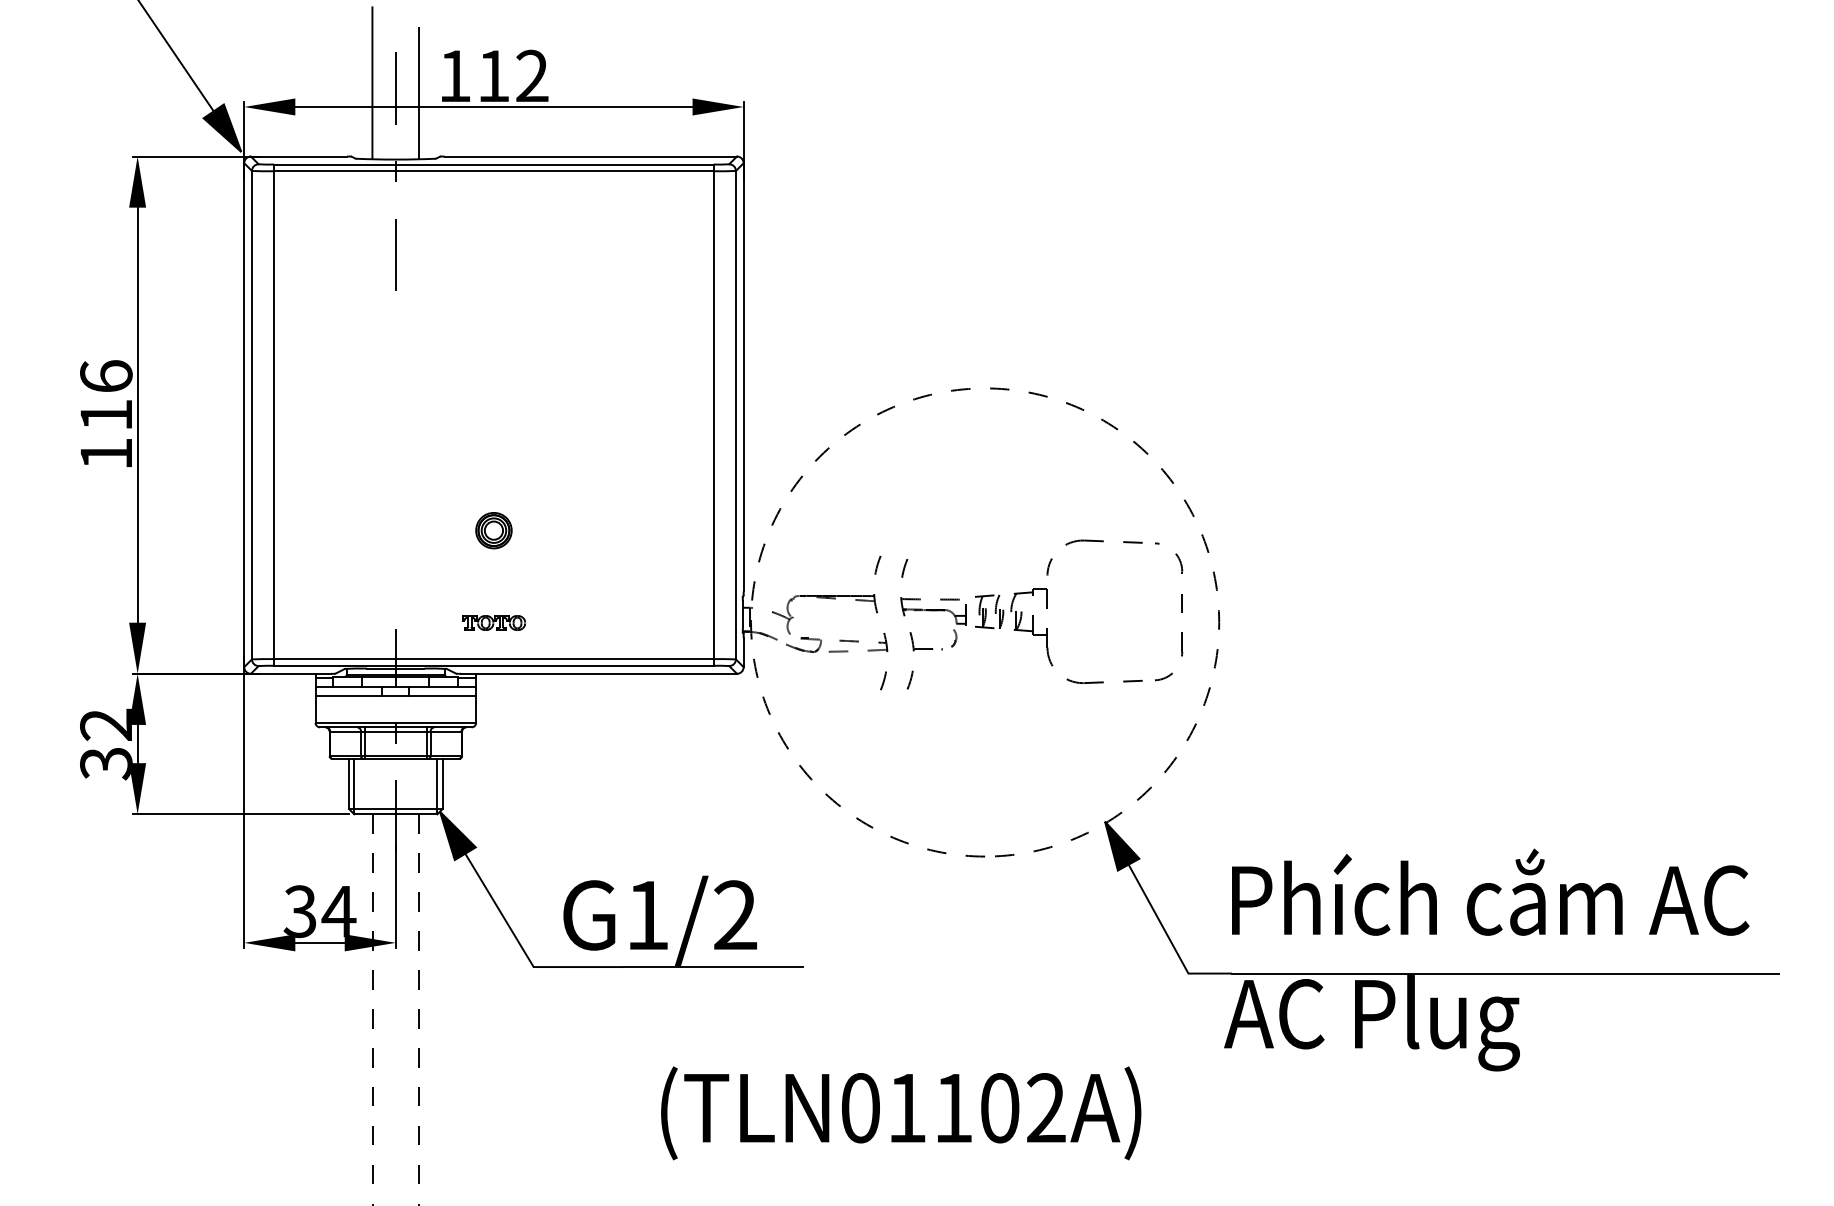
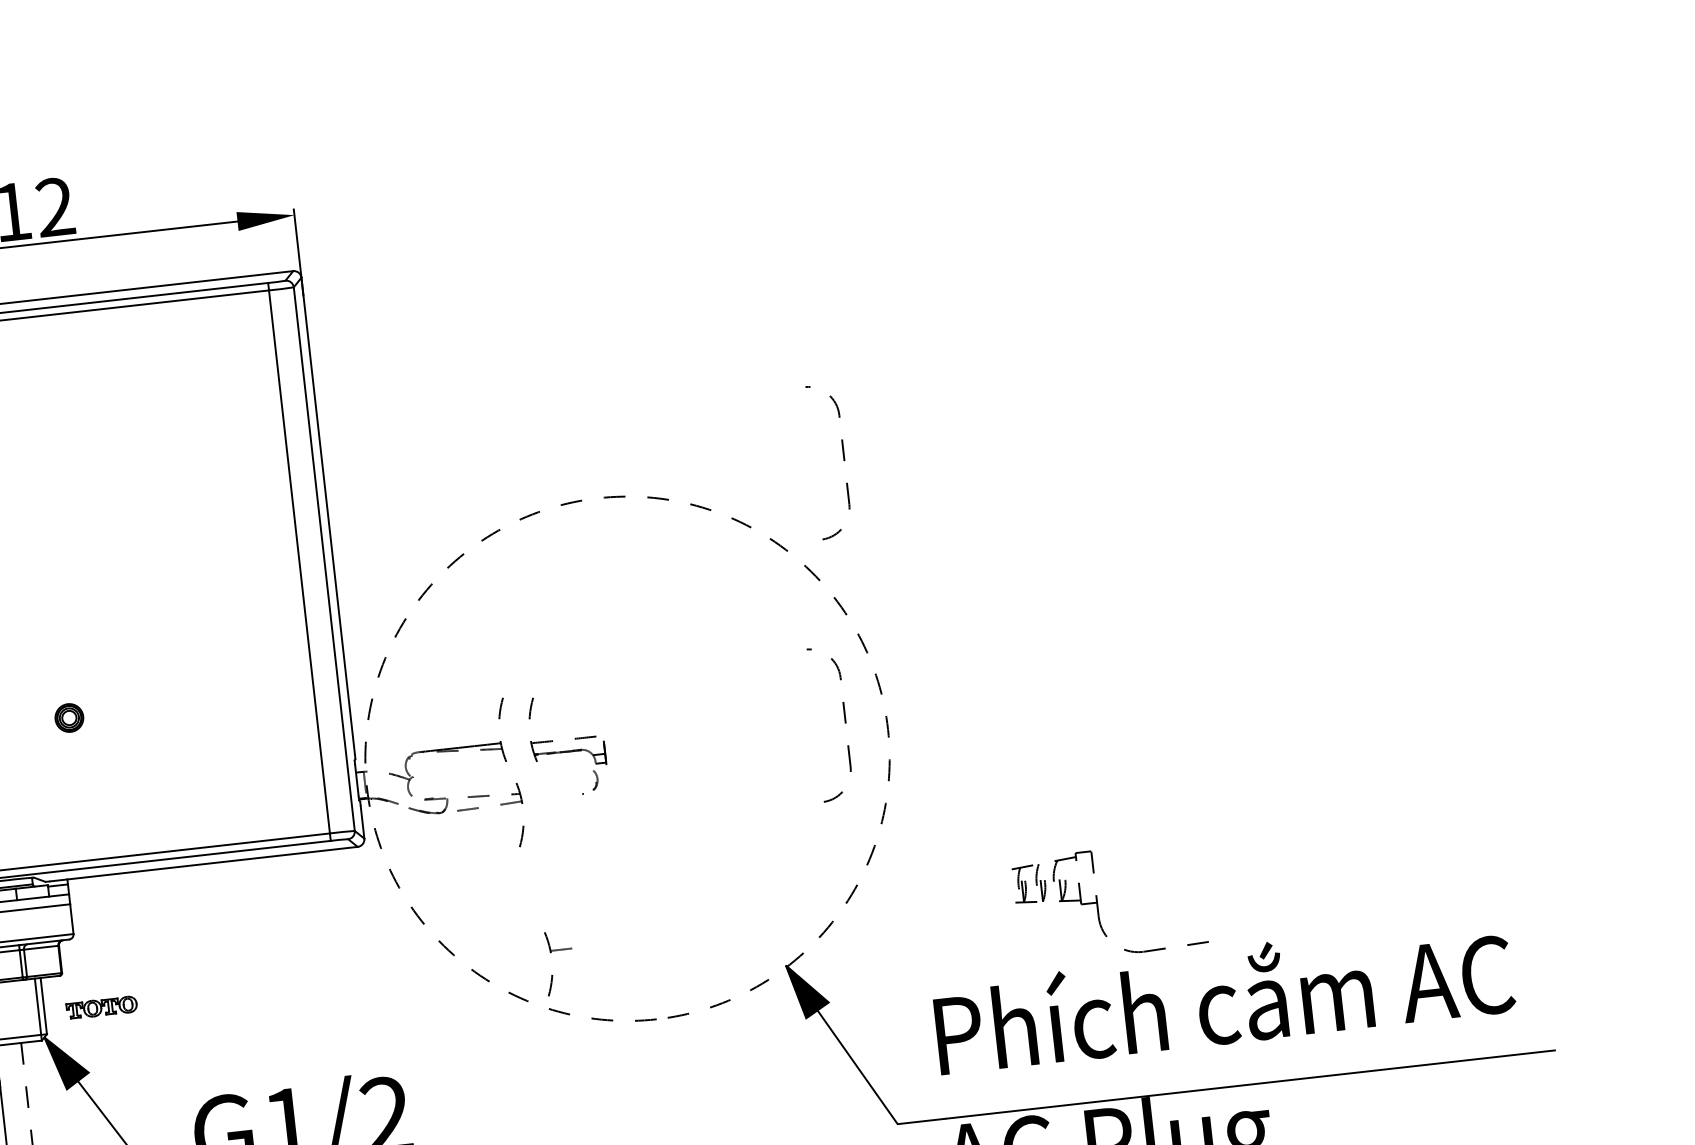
part: (1206, 378) -> (843, 459), added
part: (493, 530) -> (68, 717), size x0.7
part: (1094, 541) -> (739, 654), removed
part: (493, 622) -> (101, 1007), moved
part: (1047, 635) -> (1097, 903), moved
part: (914, 651) -> (551, 953), moved

